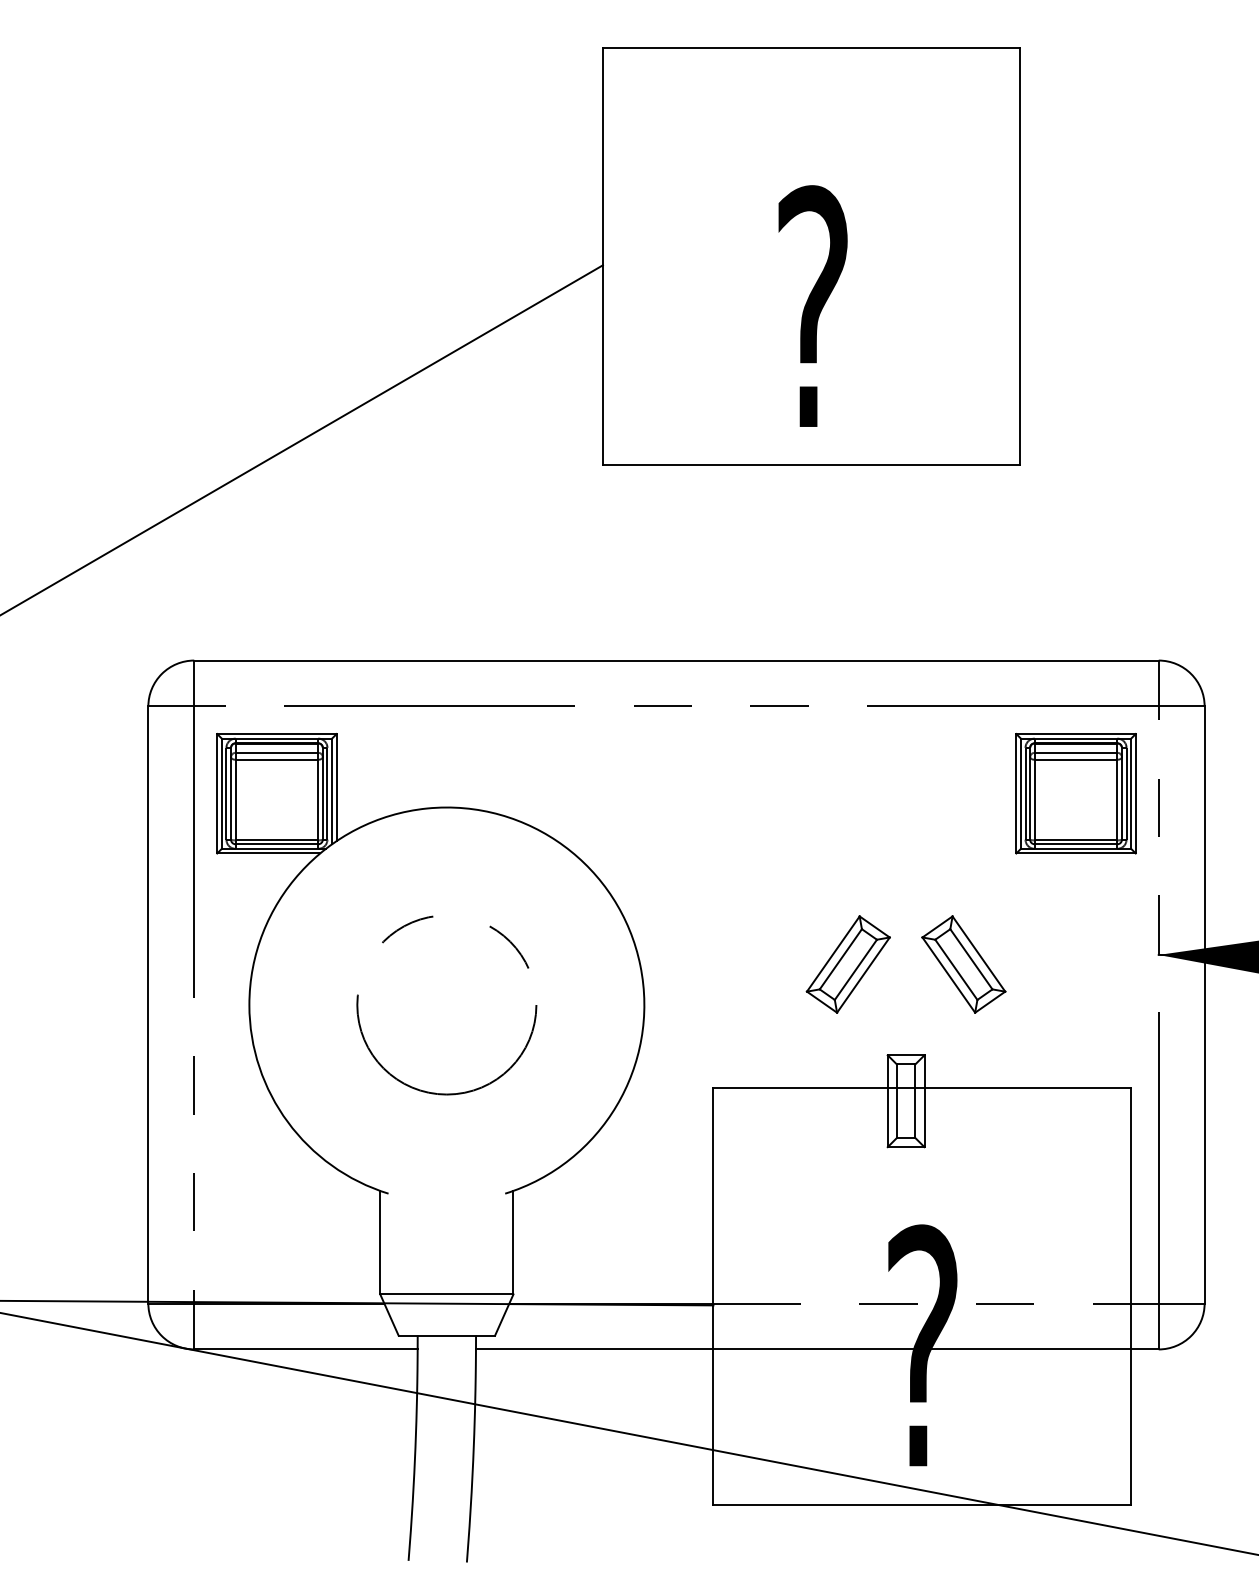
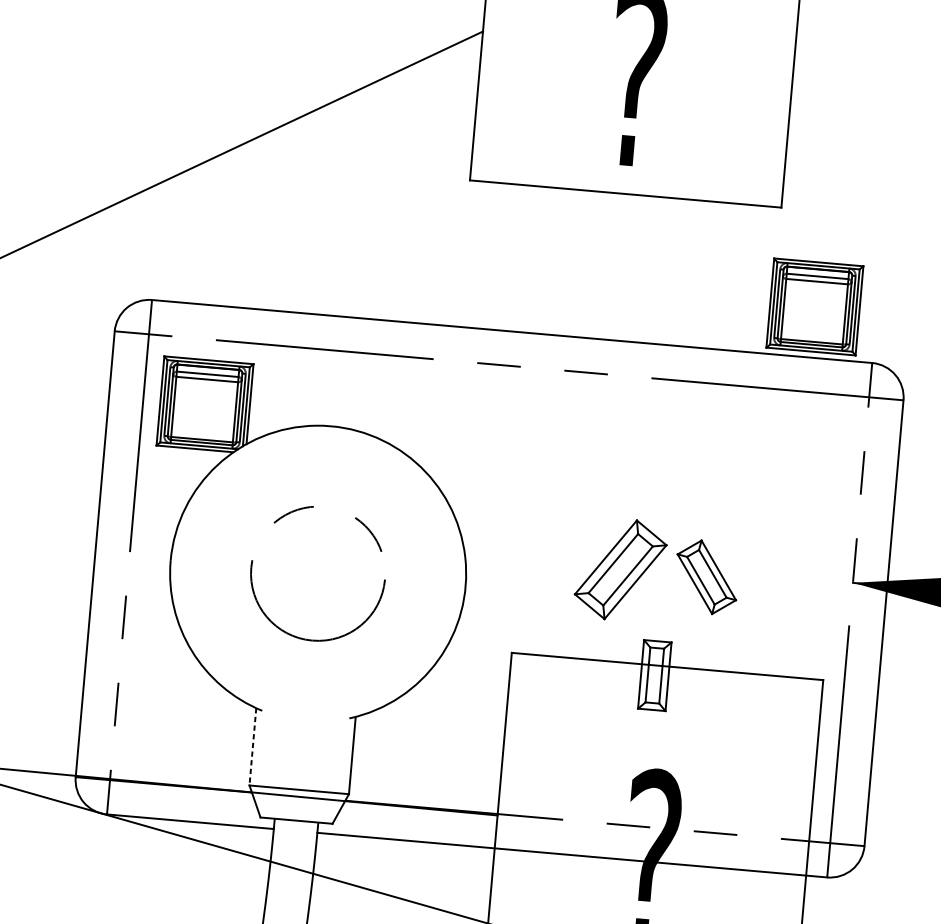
part: (1075, 793) -> (814, 306), moved
part: (847, 964) -> (619, 569), size x1.4
line: (380, 1242) -> (253, 746), solid -> dashed

